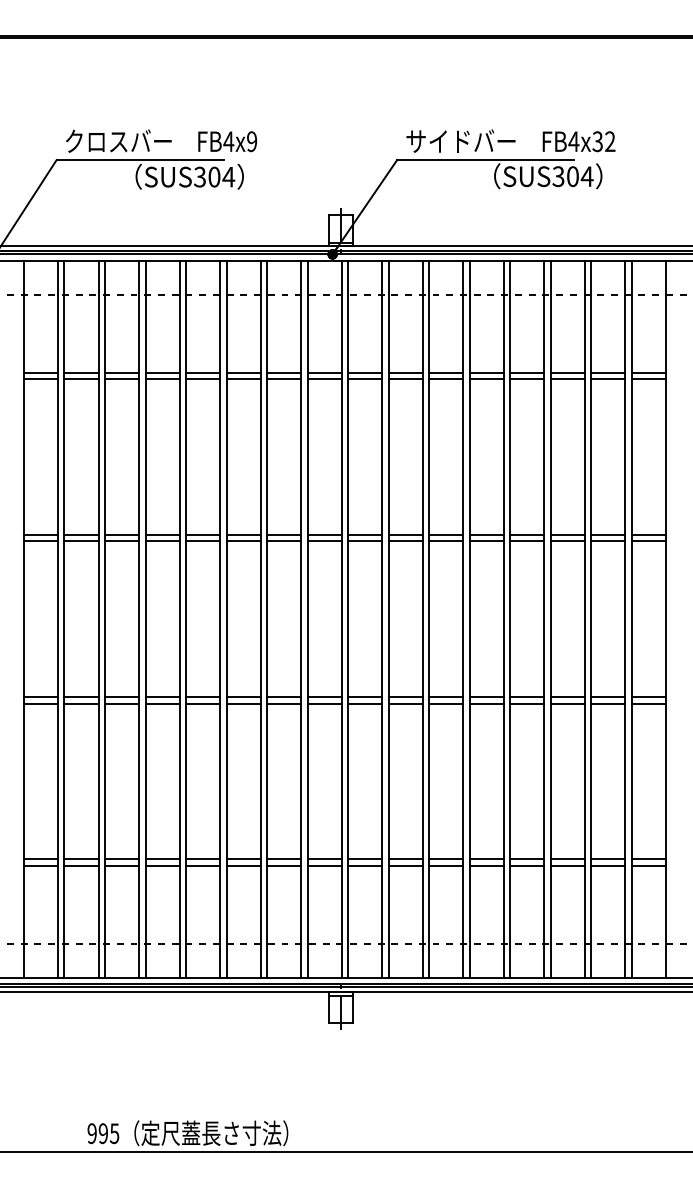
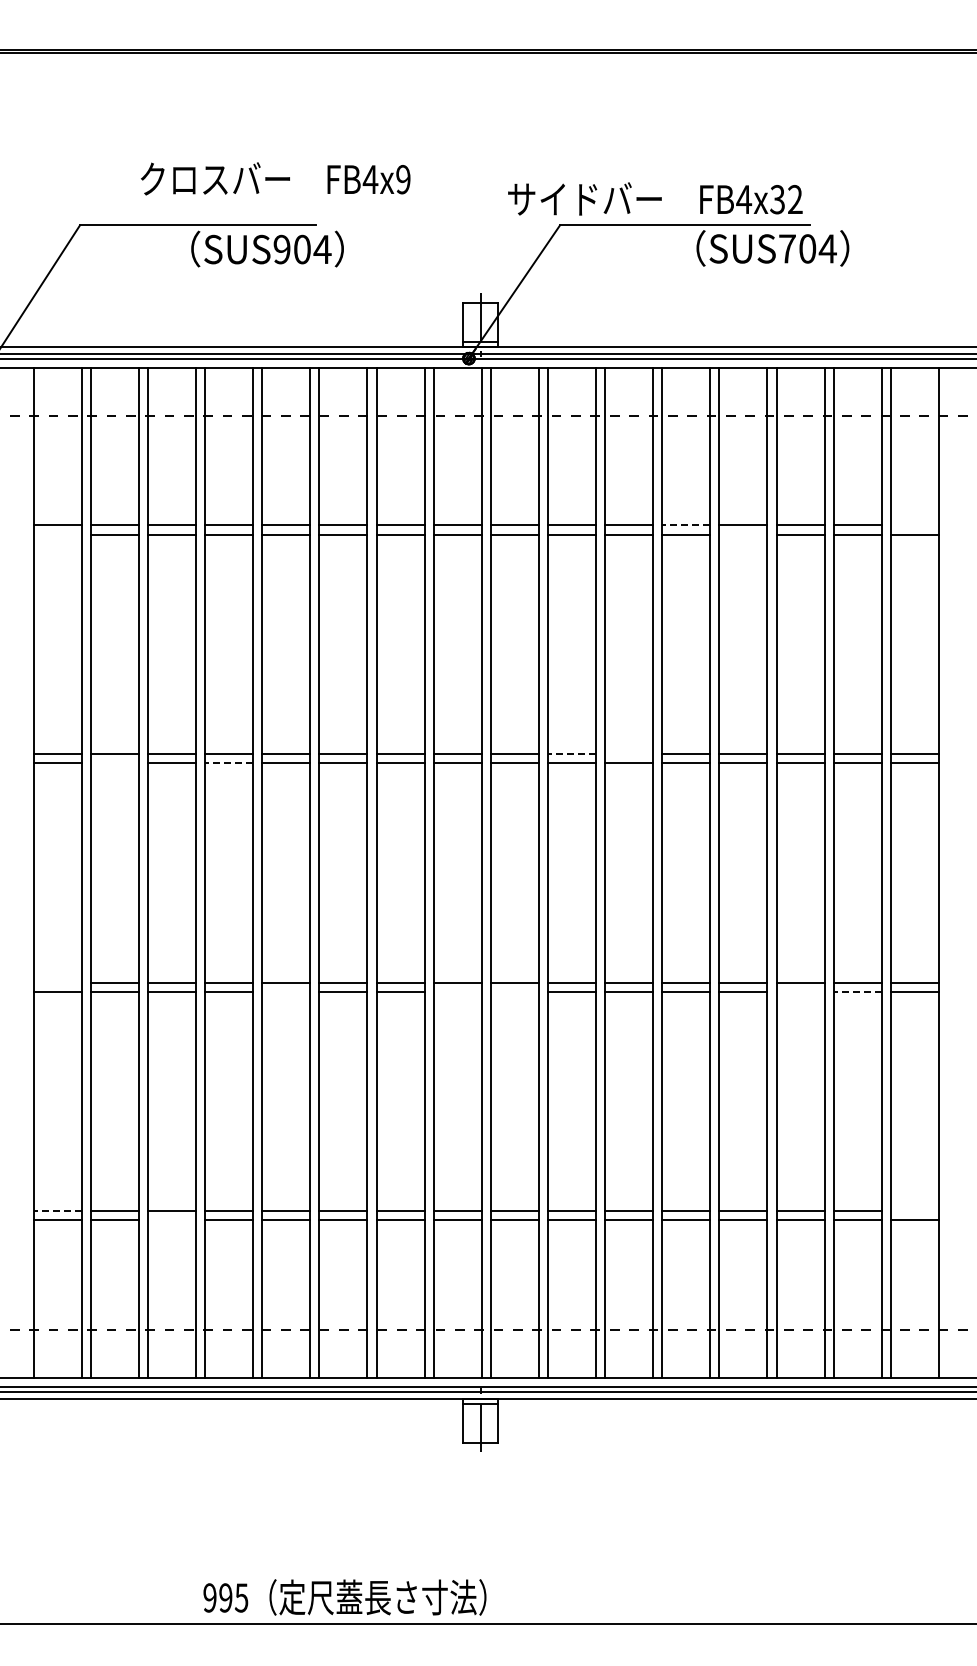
text: (161, 140) -> (275, 178), moved
text: (511, 140) -> (655, 198), moved
text: (557, 176) -> (786, 248), SUS304 -> SUS704
text: (199, 177) -> (281, 249), SUS304 -> SUS904
line: (486, 372) -> (686, 525), solid -> dashed
line: (648, 372) -> (914, 525), removed
line: (40, 379) -> (57, 534), removed
line: (527, 379) -> (743, 534), removed
line: (406, 535) -> (572, 754), solid -> dashed
line: (446, 535) -> (629, 754), removed
line: (81, 541) -> (114, 763), removed
line: (162, 541) -> (229, 763), solid -> dashed
line: (40, 697) -> (57, 982), removed
line: (203, 703) -> (286, 991), removed
line: (324, 703) -> (457, 991), removed
line: (364, 703) -> (514, 991), removed
line: (567, 703) -> (800, 991), removed
line: (608, 703) -> (857, 991), solid -> dashed
line: (40, 859) -> (57, 1211), solid -> dashed
line: (648, 859) -> (914, 1211), removed
line: (122, 865) -> (172, 1220), removed
text: (187, 1133) -> (344, 1597), moved

